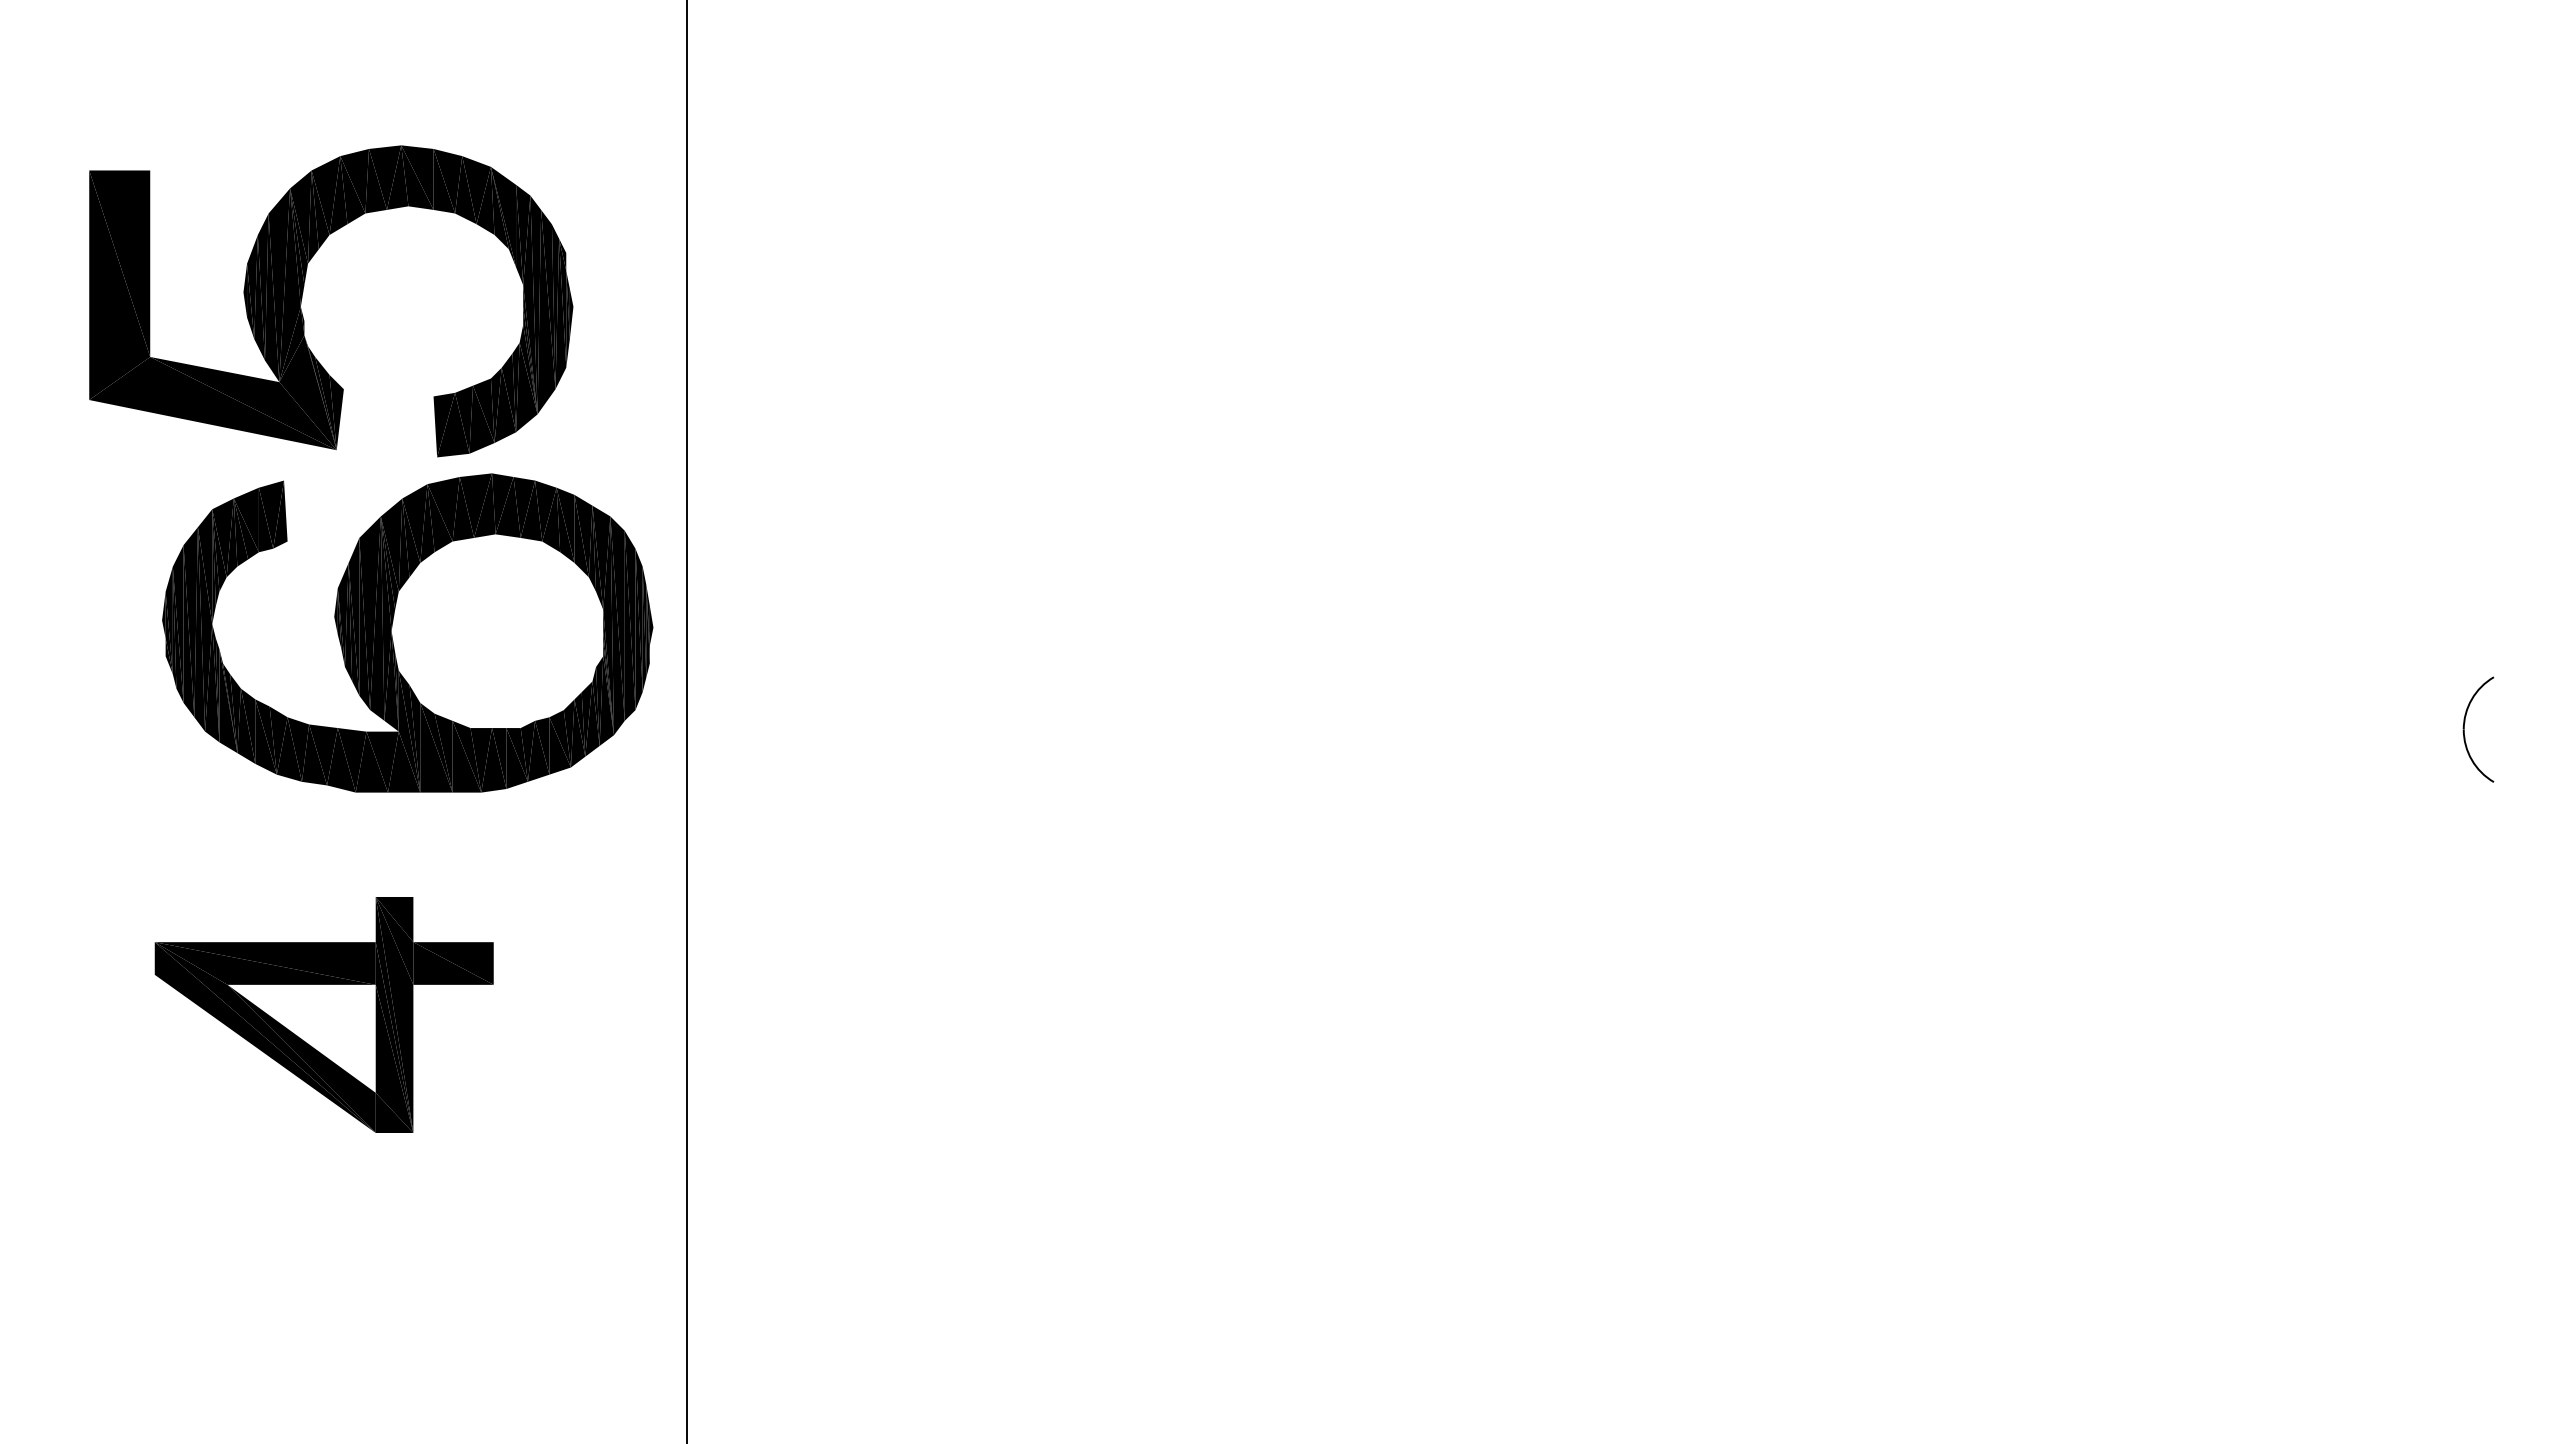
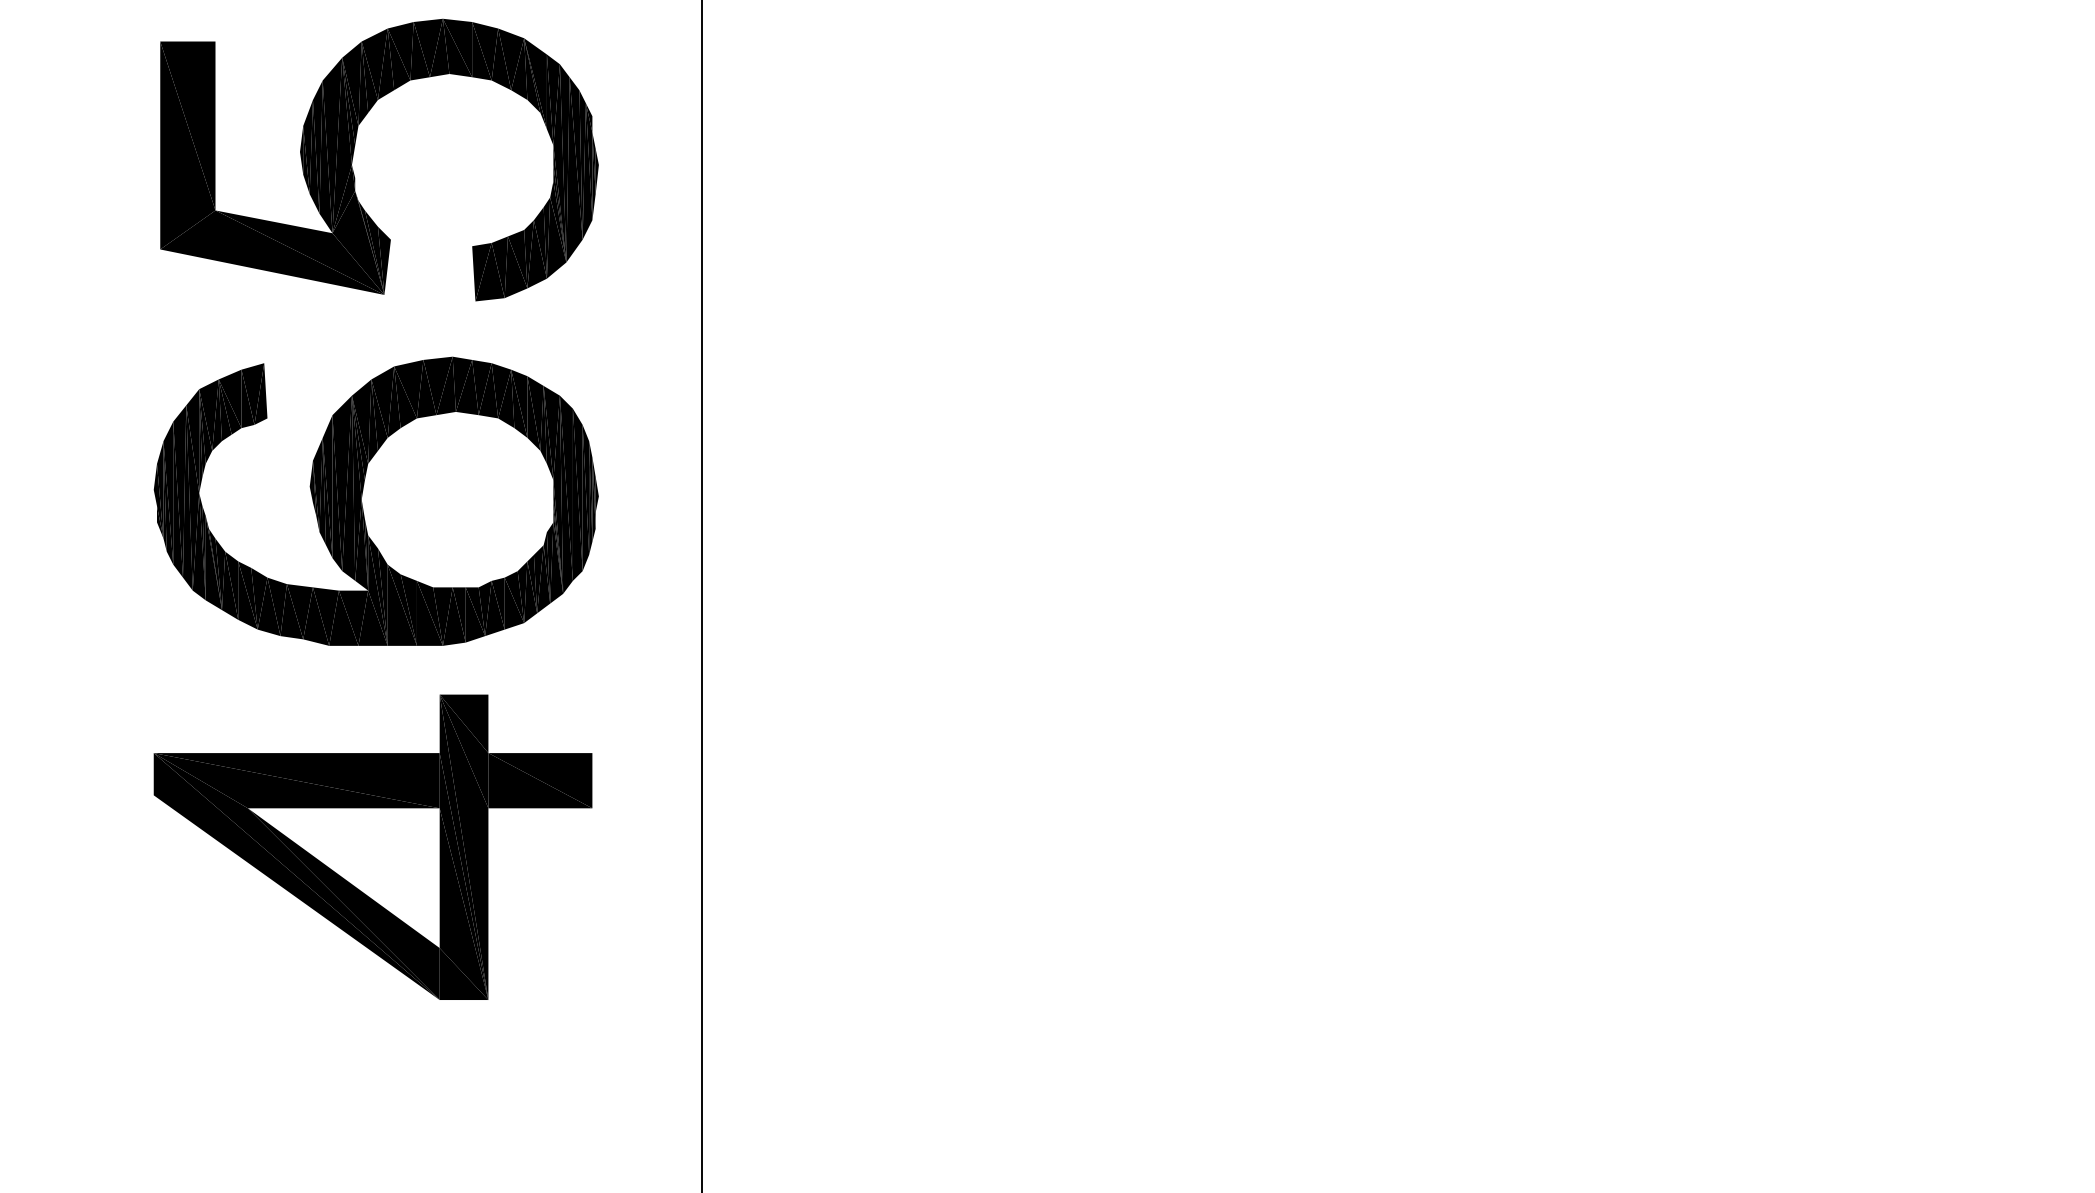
part: (302, 298) -> (353, 157), moved
part: (407, 632) -> (376, 500), moved
part: (324, 1014) -> (373, 846), size x1.43

